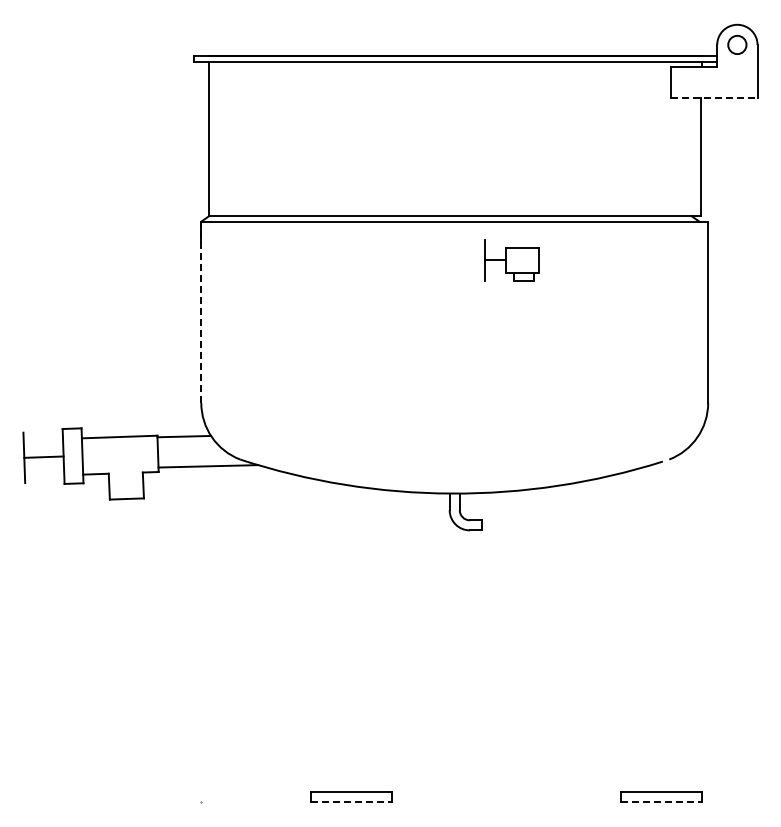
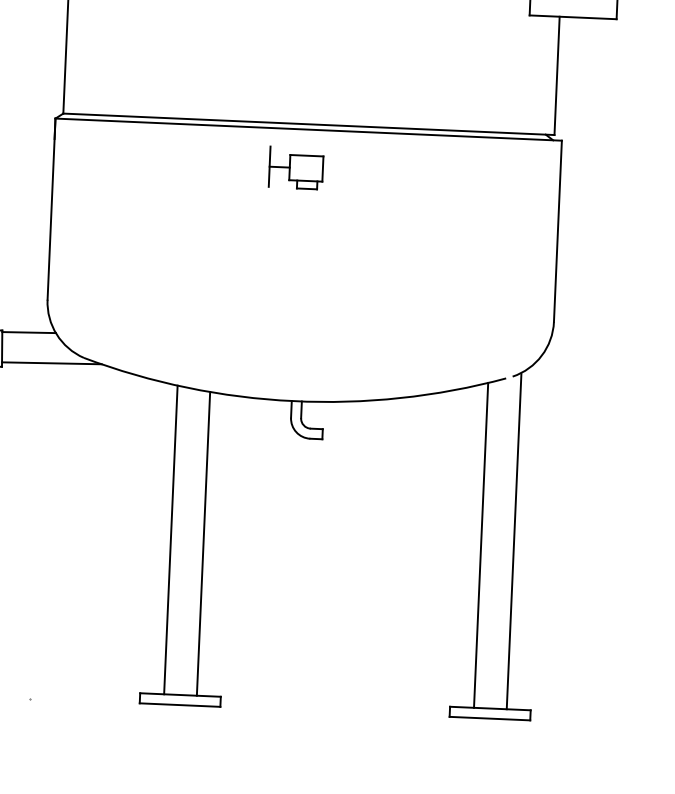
line: (714, 97) -> (573, 16), dashed -> solid
part: (511, 260) -> (295, 167), moved
line: (201, 312) -> (51, 209), dashed -> solid
line: (677, 624) -> (513, 541), added
line: (645, 629) -> (481, 545), added
line: (334, 637) -> (170, 539), added
line: (367, 640) -> (203, 544), added
line: (351, 802) -> (180, 705), dashed -> solid
line: (662, 802) -> (490, 718), dashed -> solid

